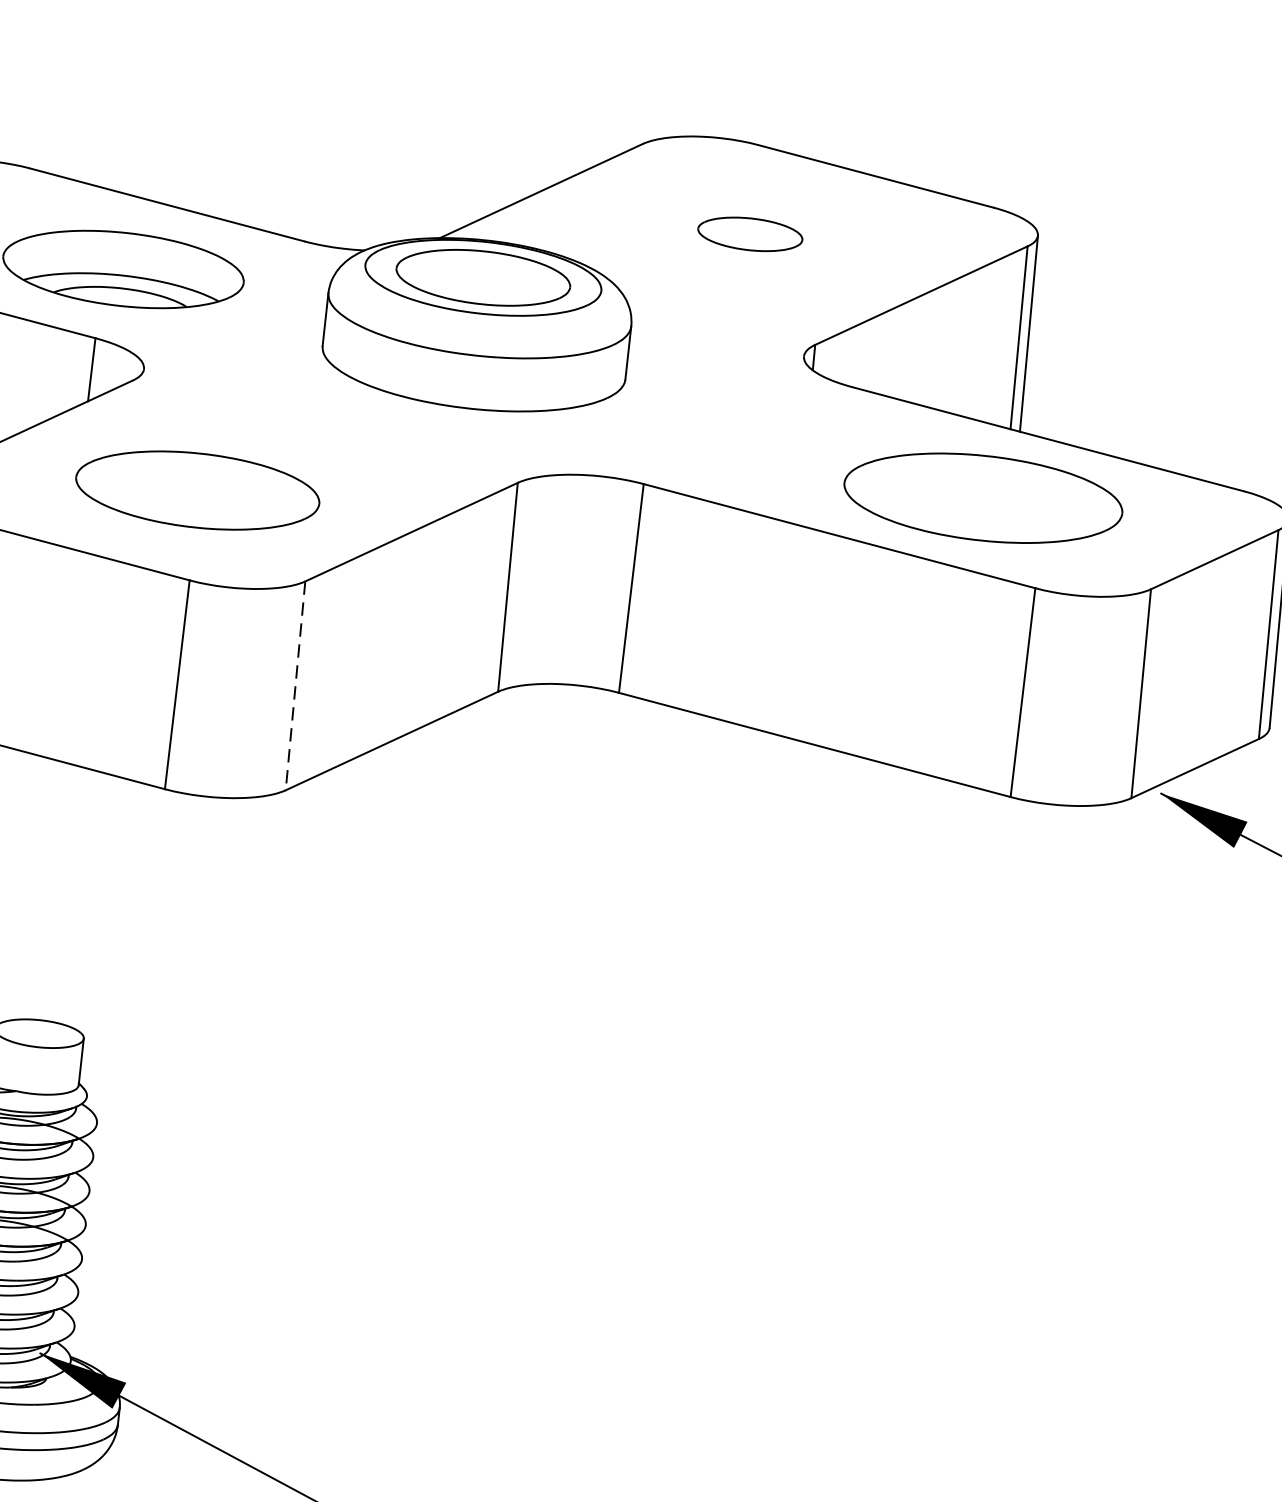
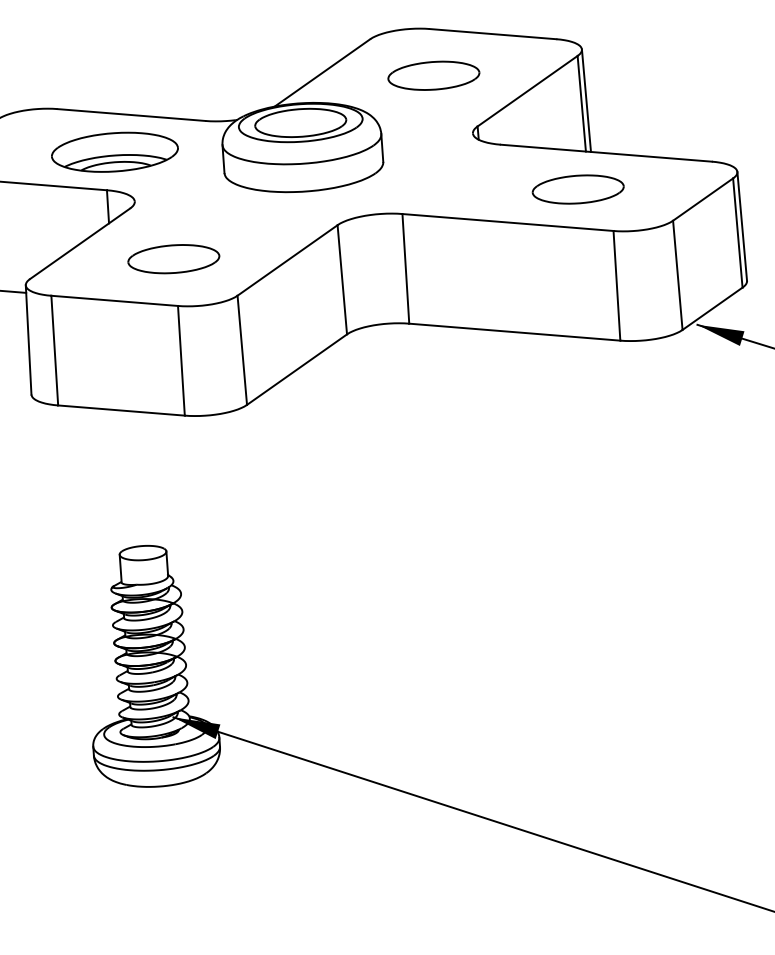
part: (749, 233) -> (433, 75), size x1.67
part: (197, 491) -> (173, 259), size x0.71
part: (981, 497) -> (577, 189), size x0.62
line: (295, 686) -> (242, 350), dashed -> solid

